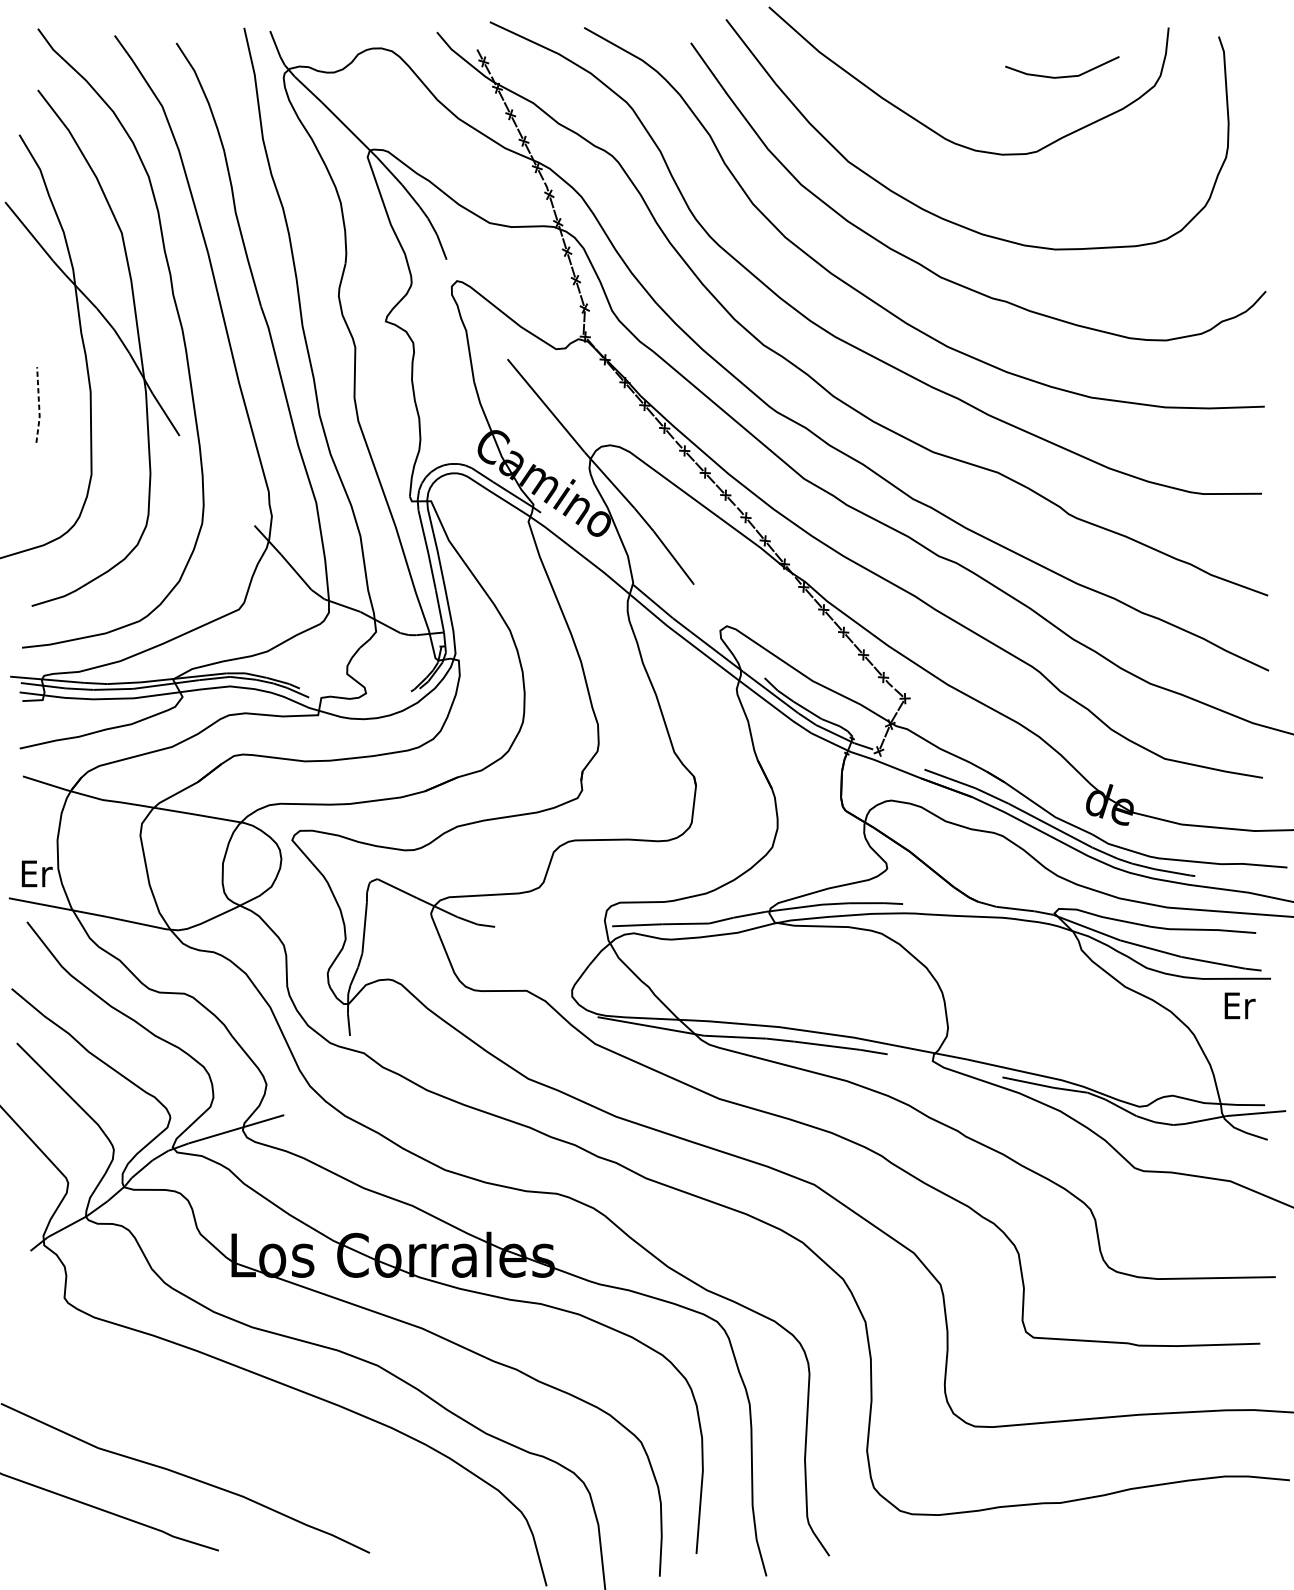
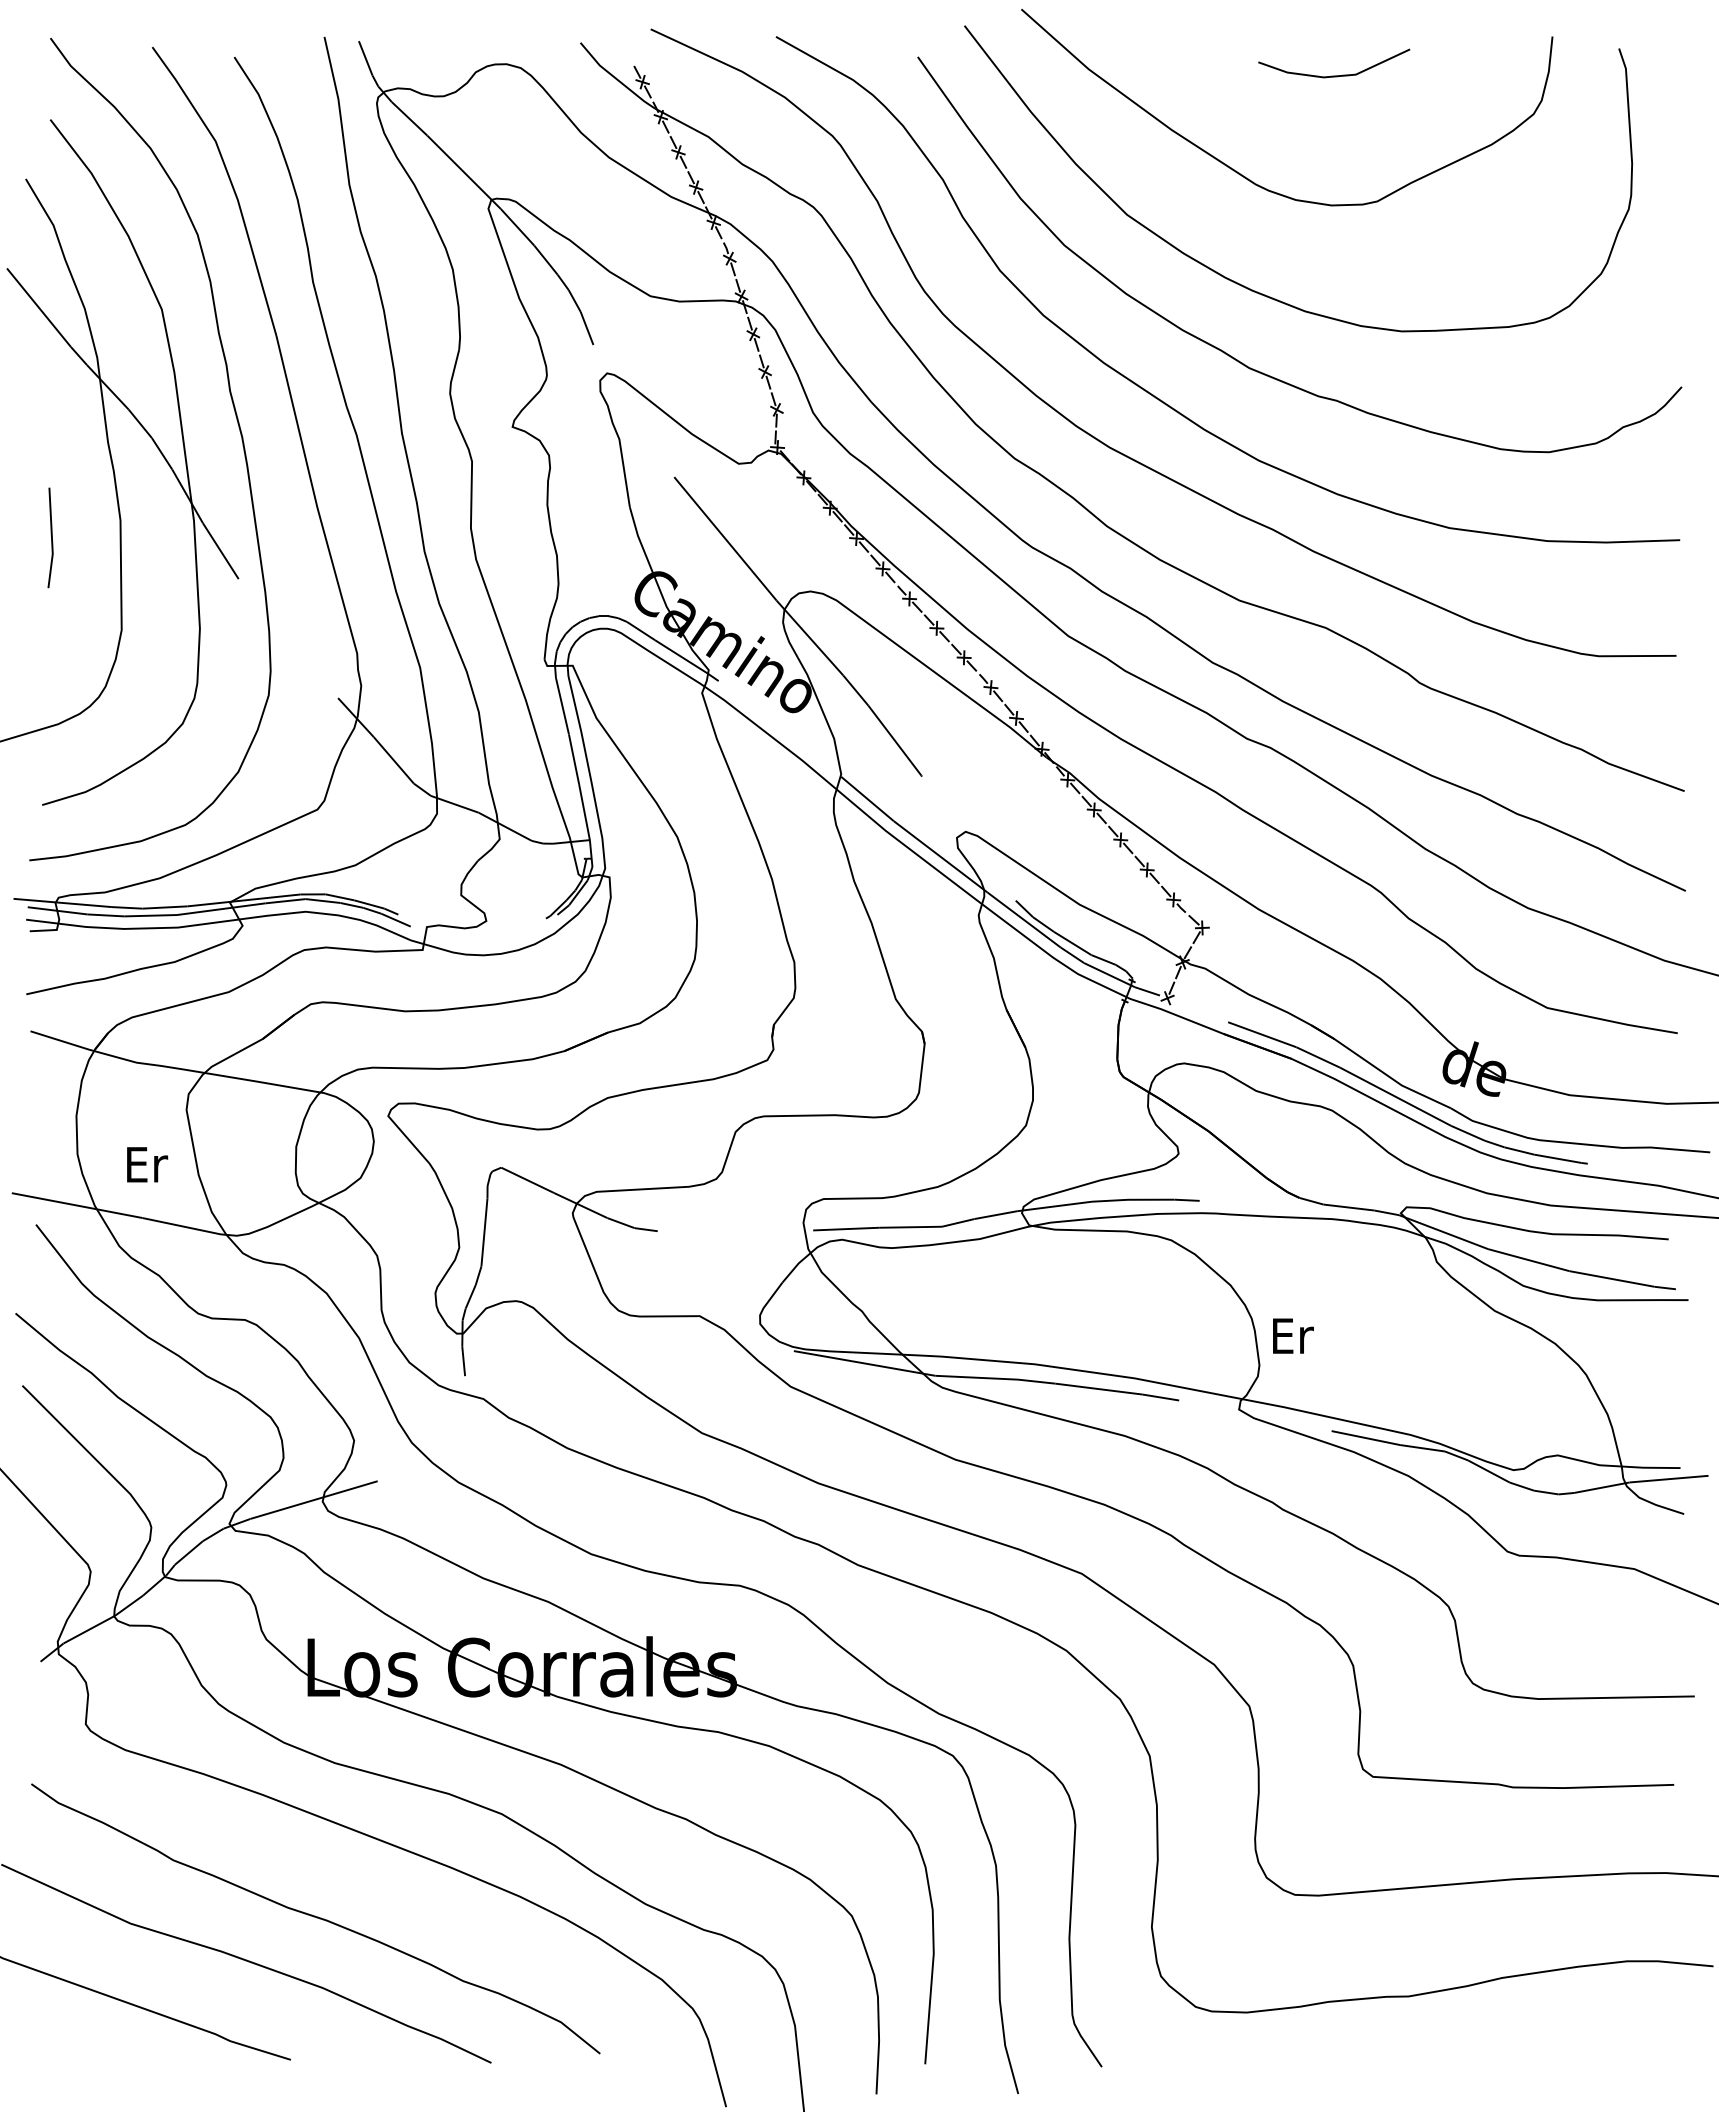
line: (1062, 76) -> (1334, 75), moved
line: (38, 405) -> (51, 538), dashed -> solid
text: (37, 873) -> (147, 1164), moved
text: (1240, 1005) -> (1293, 1335), moved
curve: (237, 1443) -> (315, 1917), added

